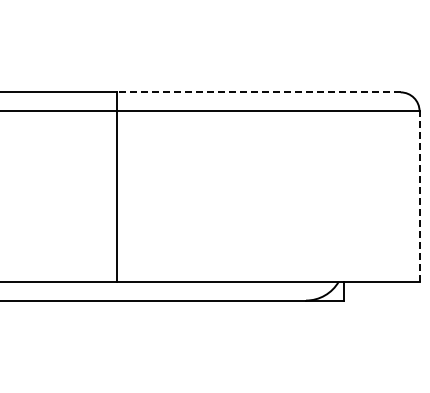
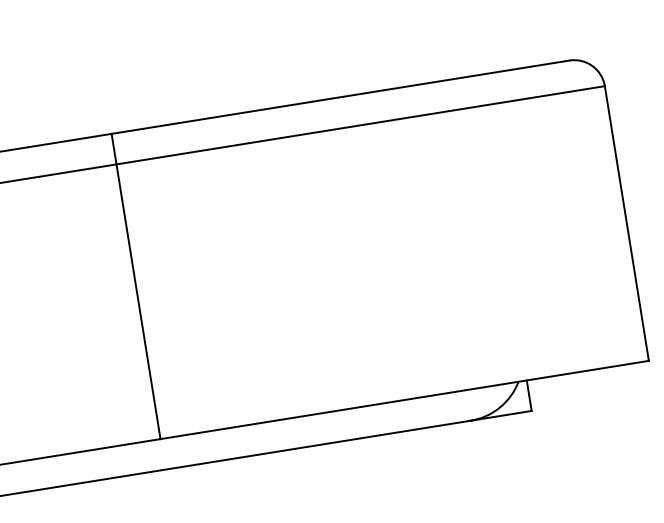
line: (258, 92) -> (340, 97), dashed -> solid
line: (419, 196) -> (626, 223), dashed -> solid

